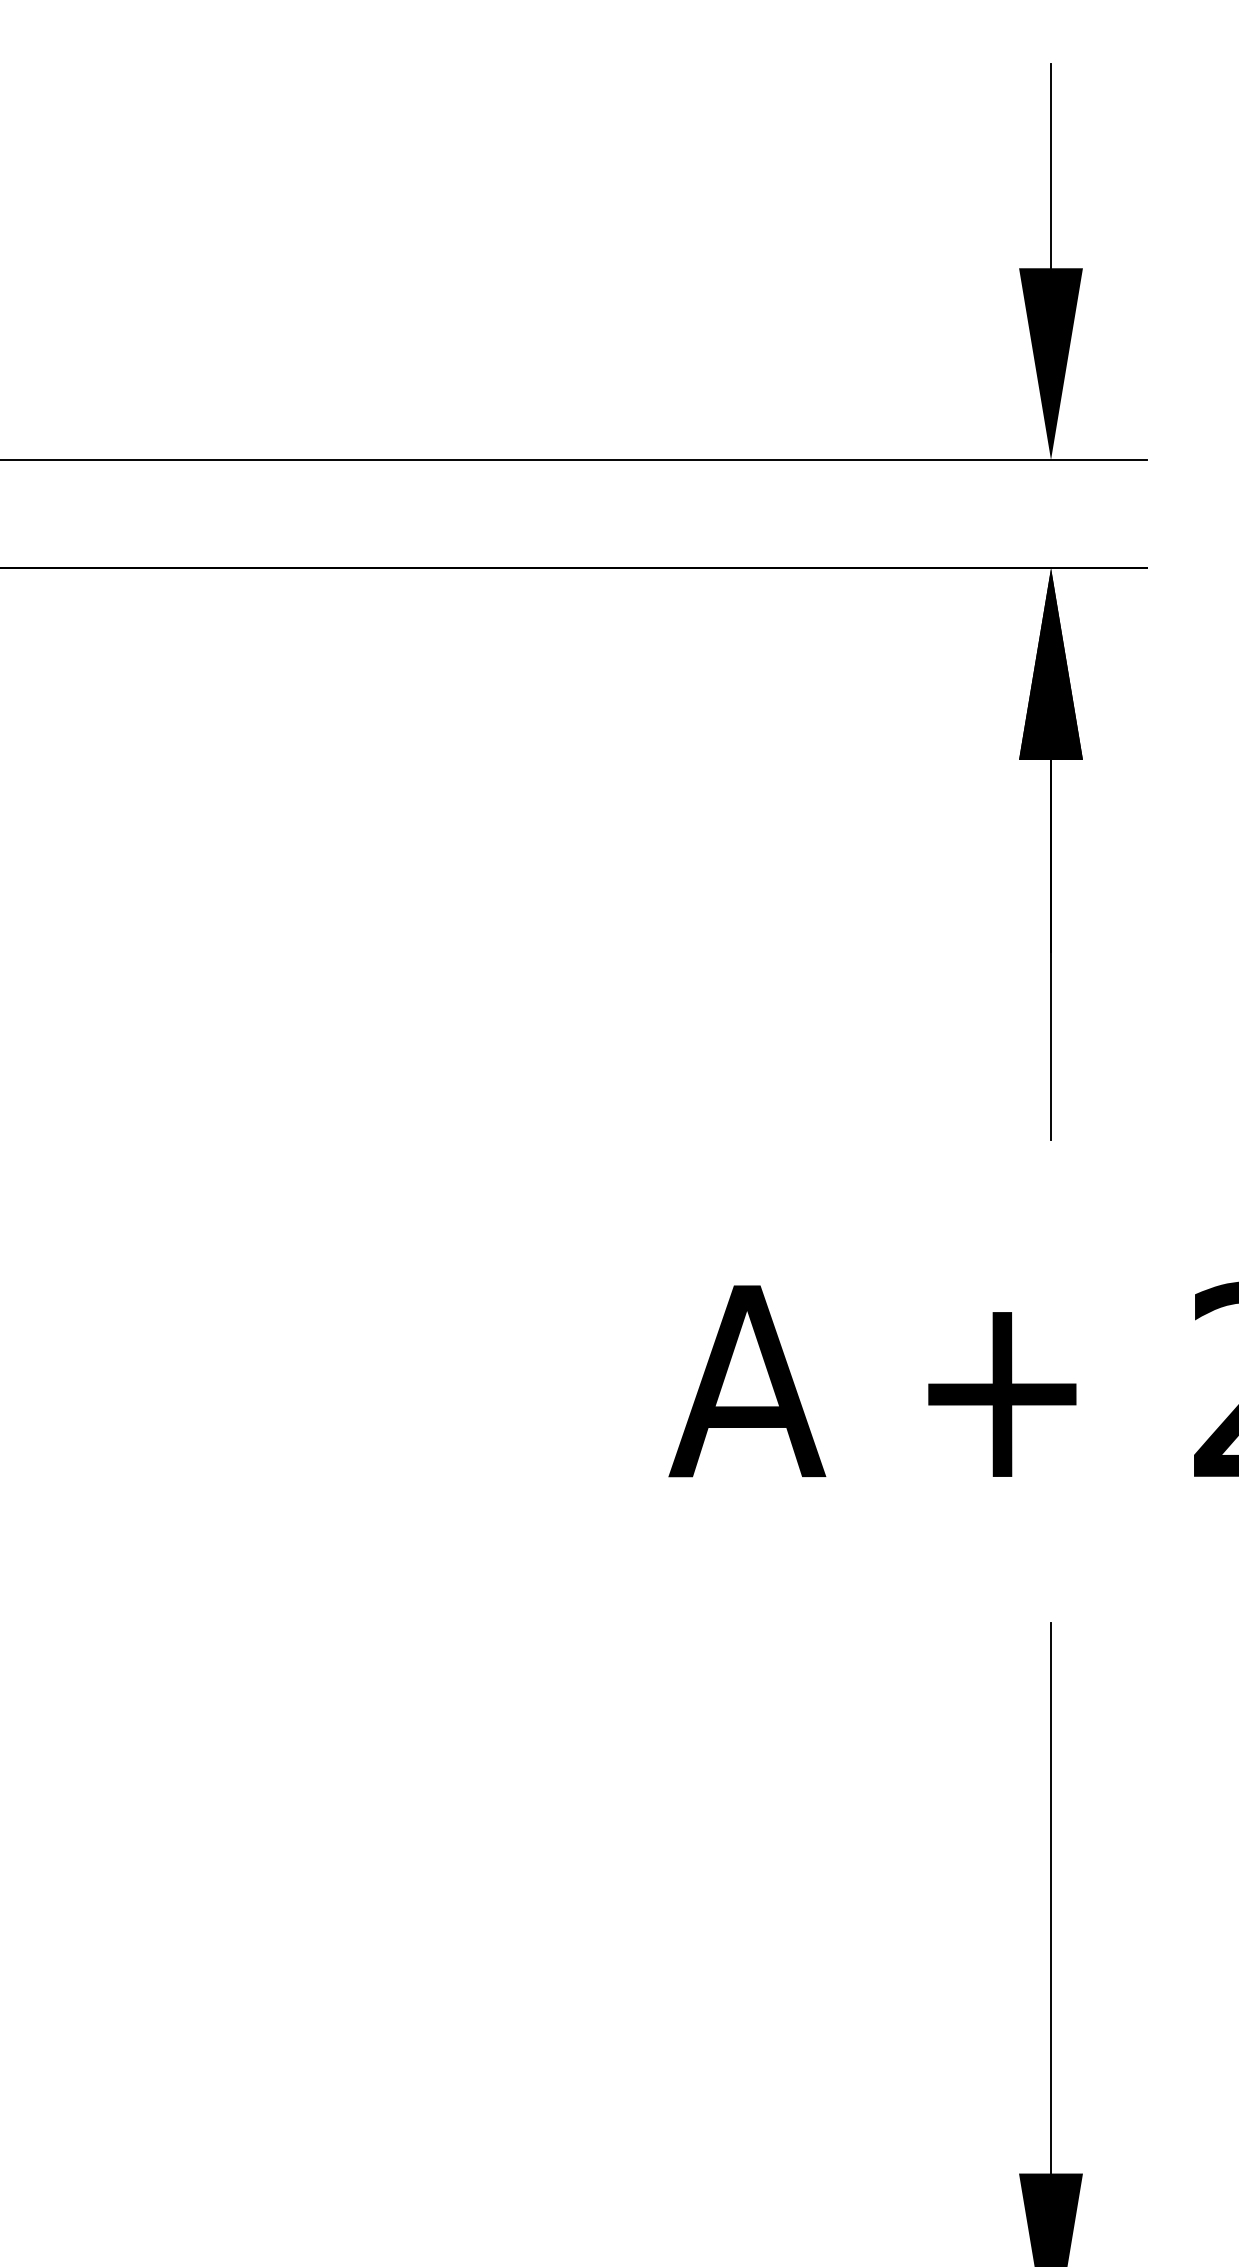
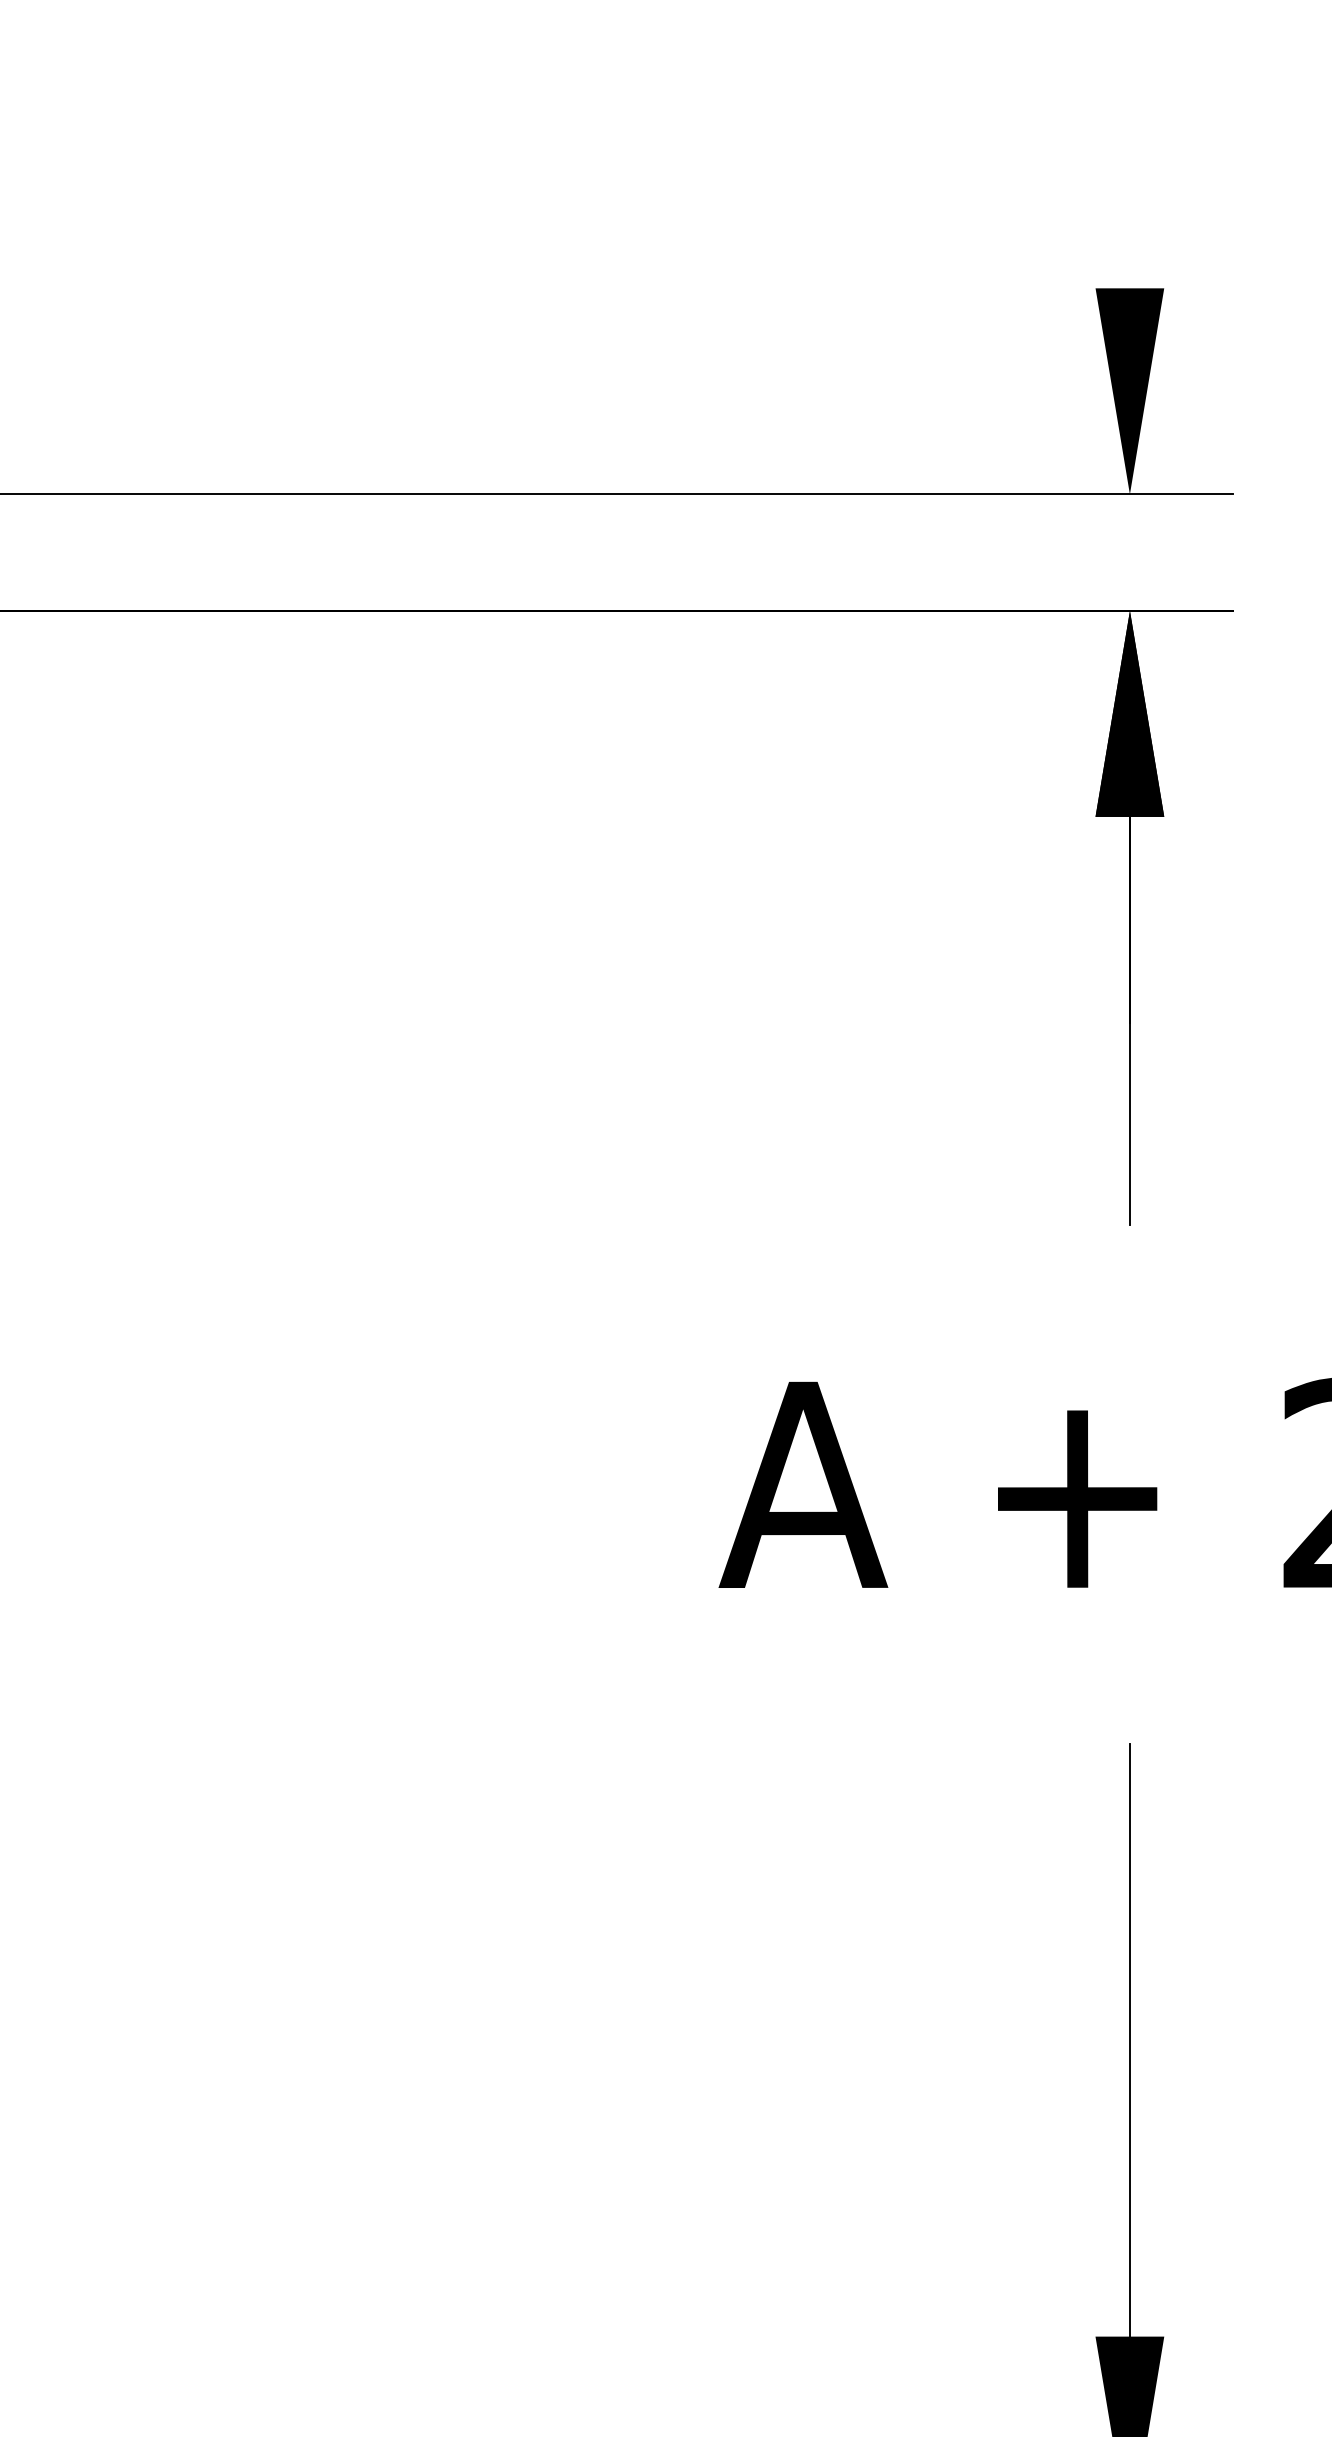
line: (1050, 166) -> (1129, 178), removed

